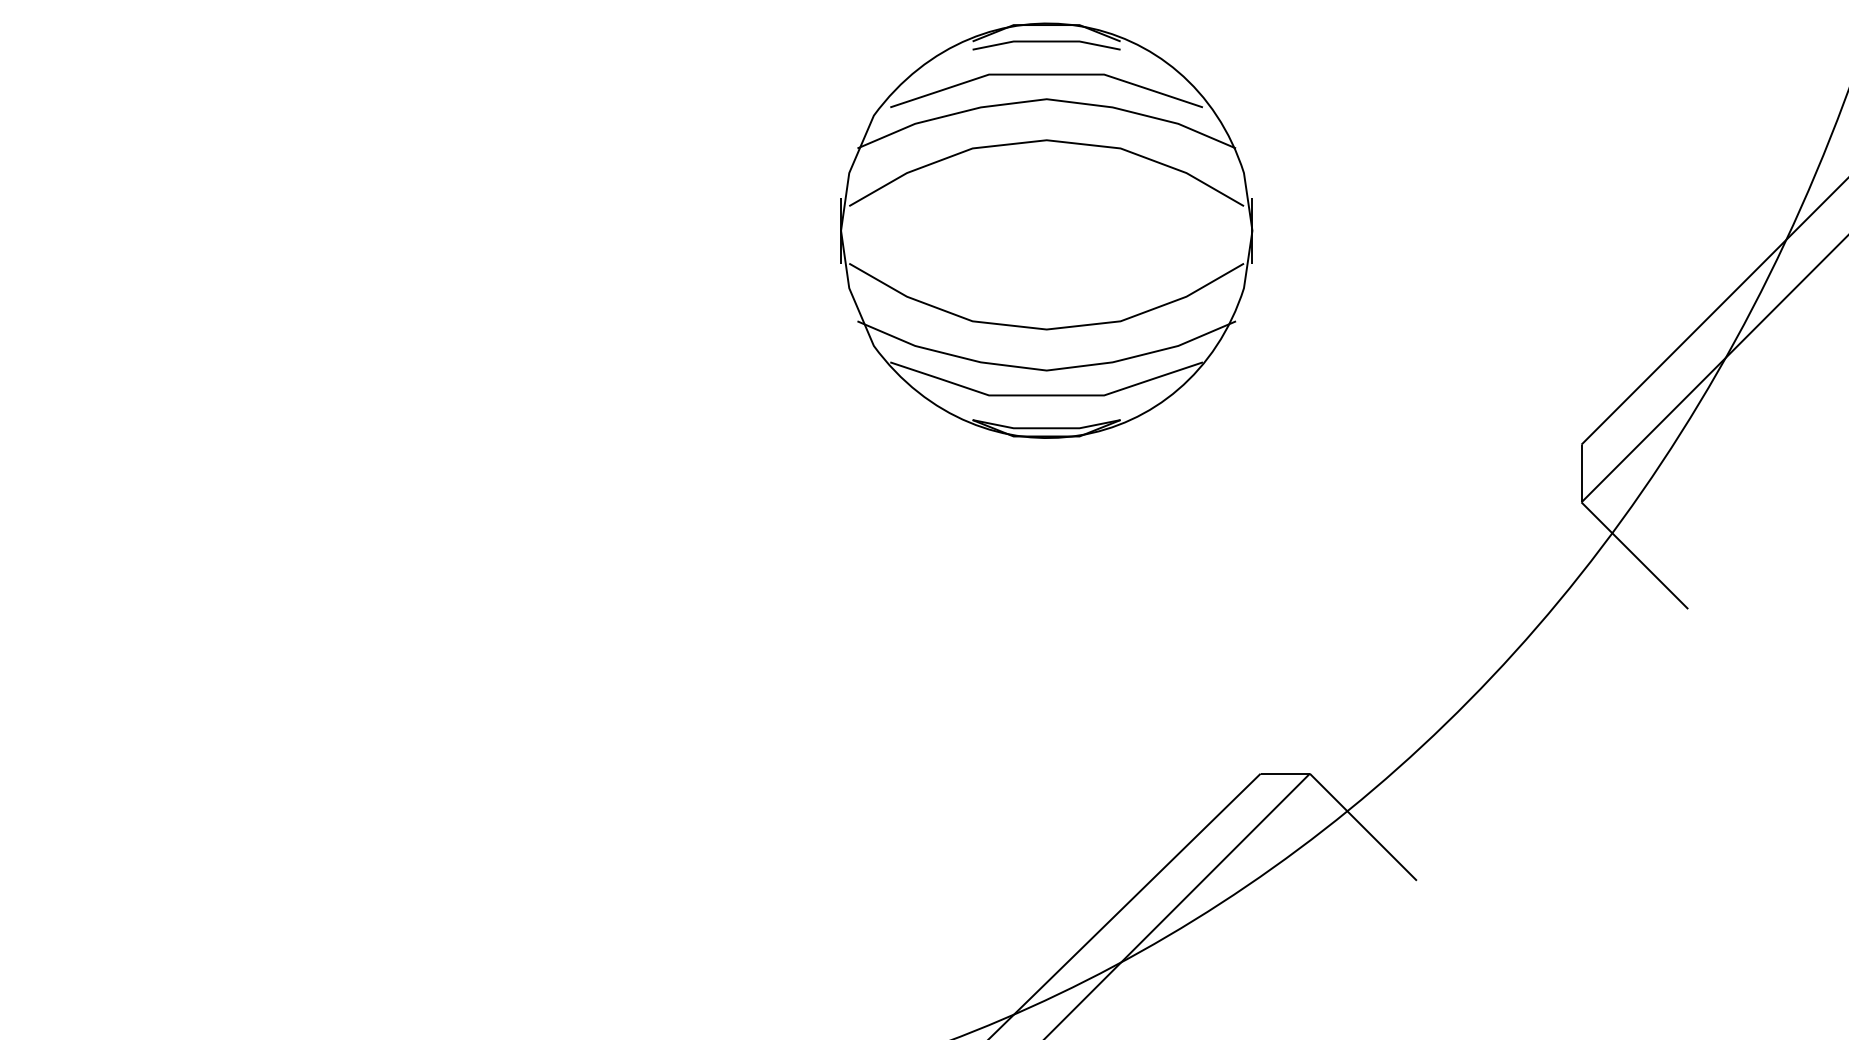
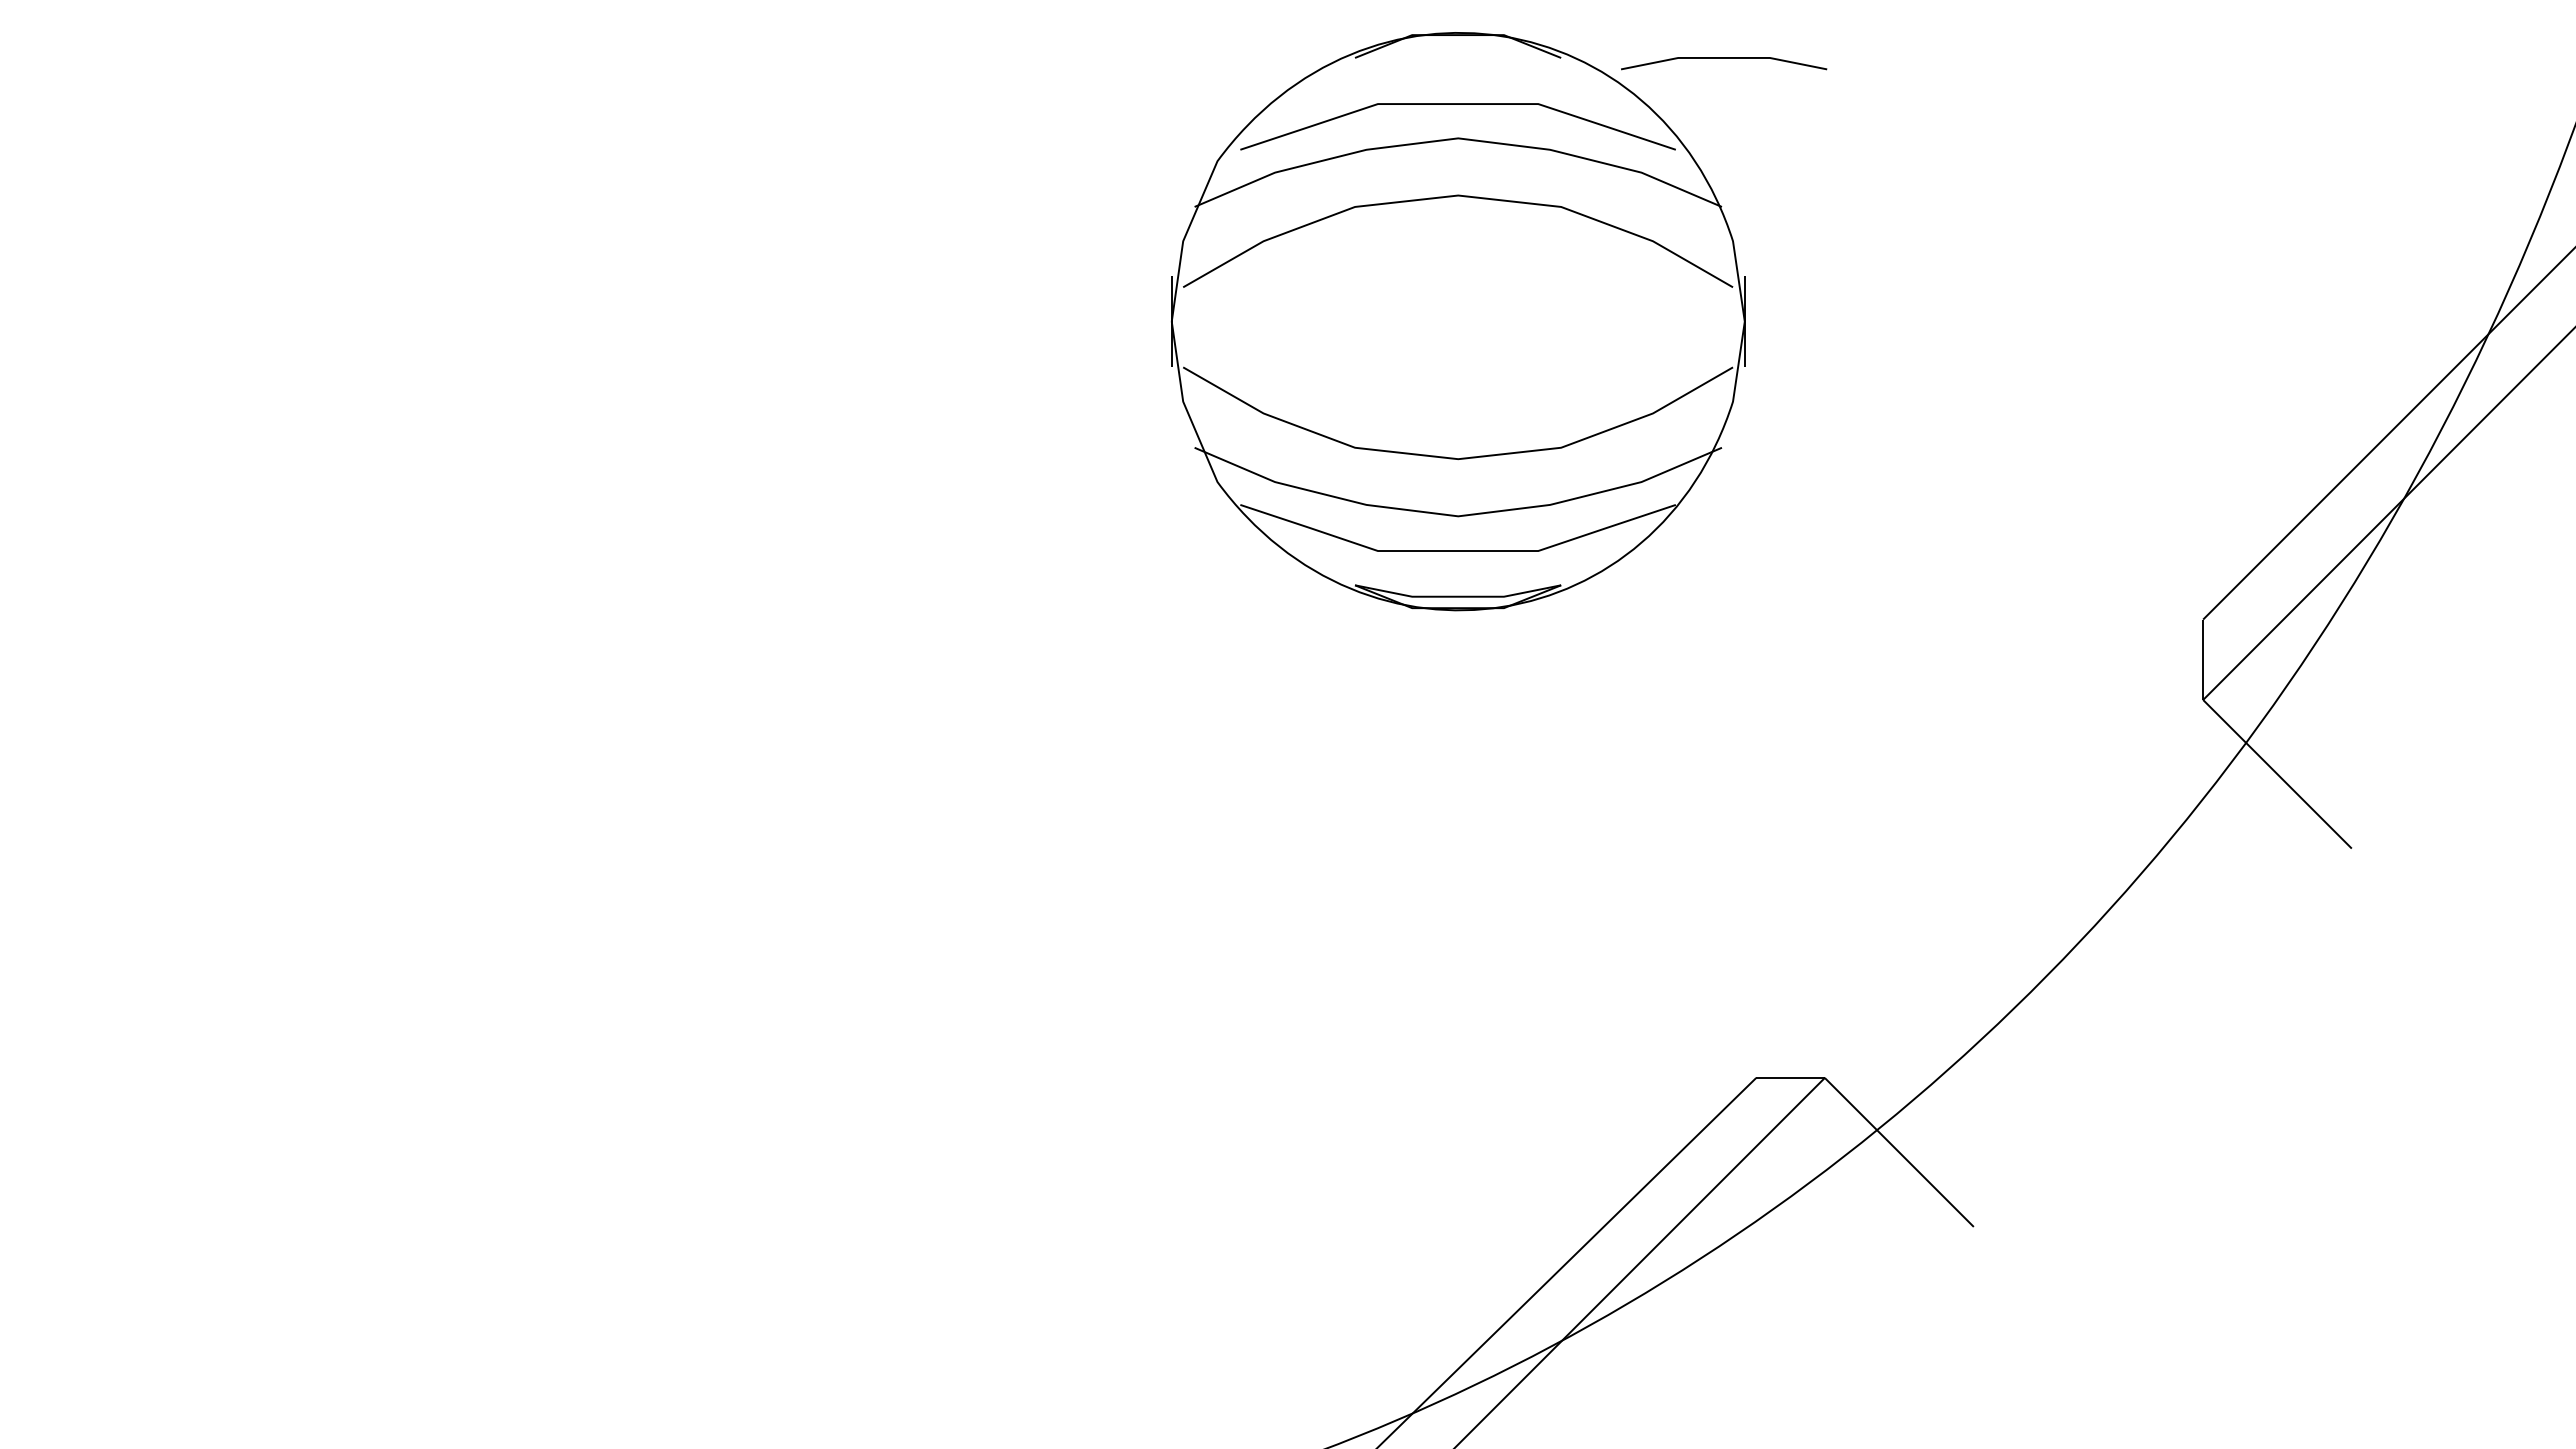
curve: (1046, 41) -> (1724, 58), moved

